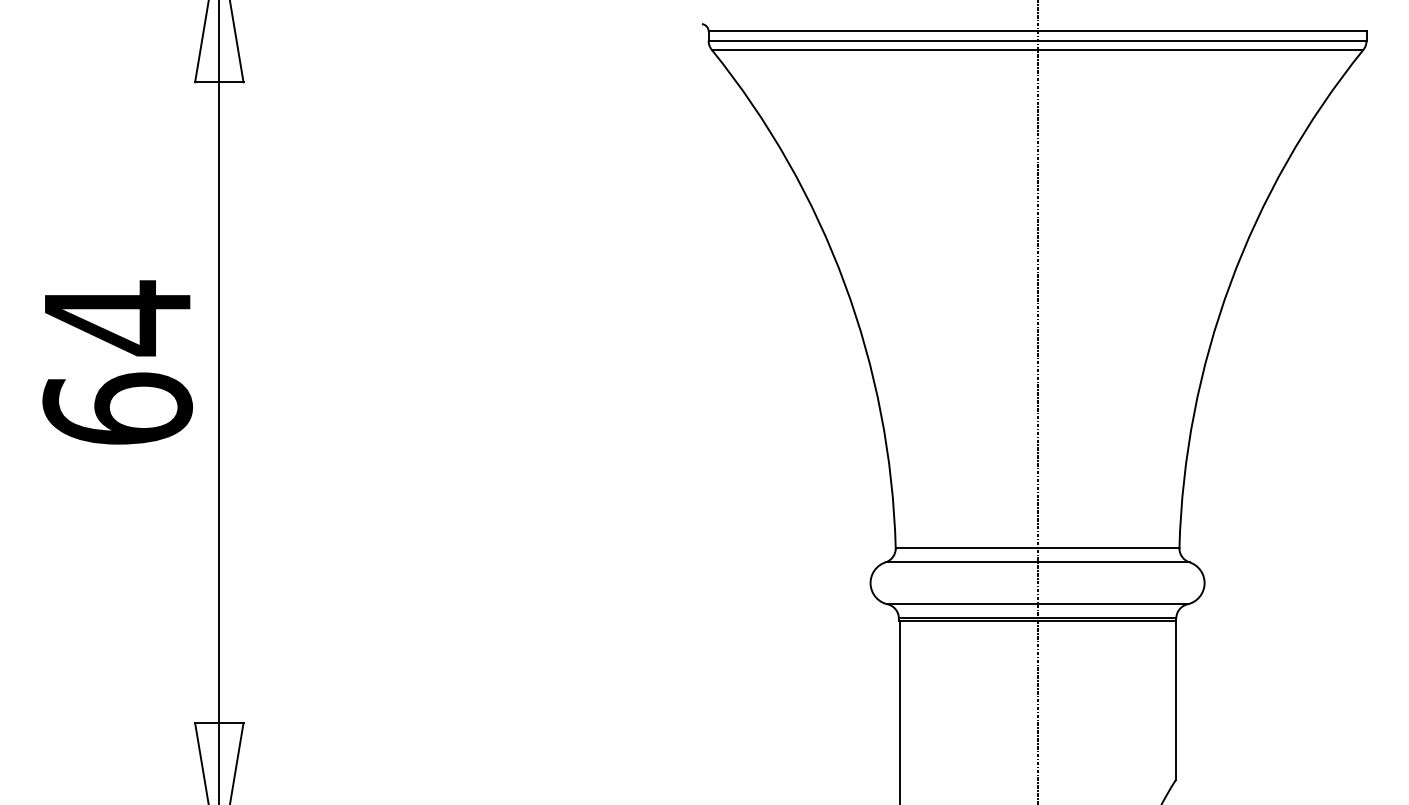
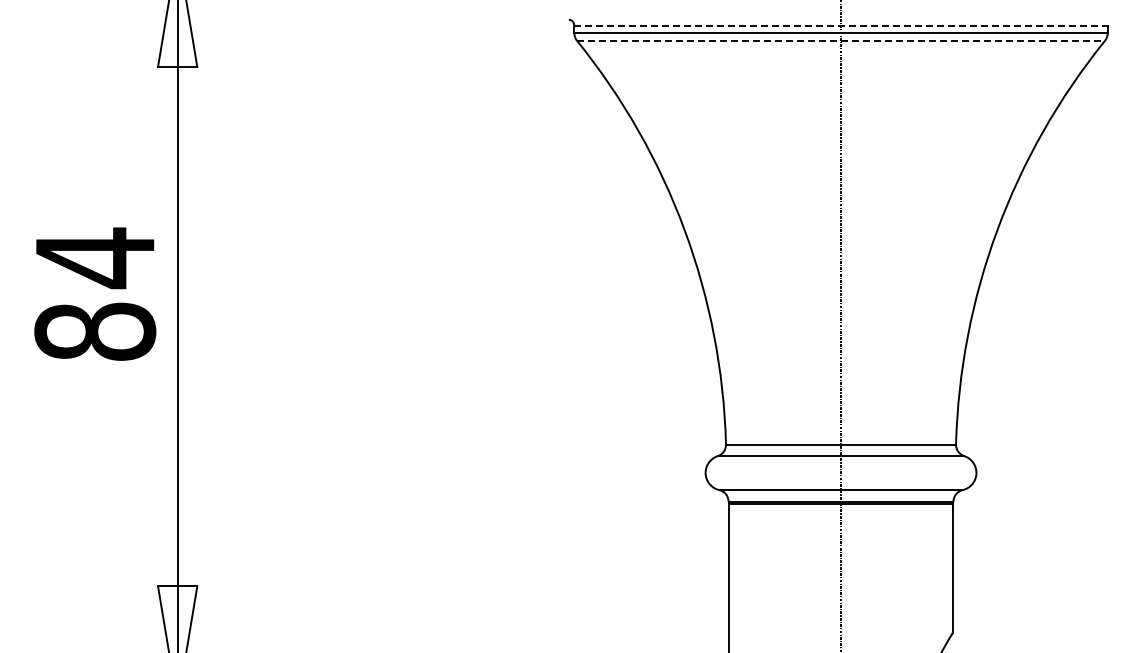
line: (1038, 31) -> (841, 25), solid -> dashed
line: (1038, 49) -> (841, 40), solid -> dashed
text: (117, 408) -> (95, 331), 64 -> 84

